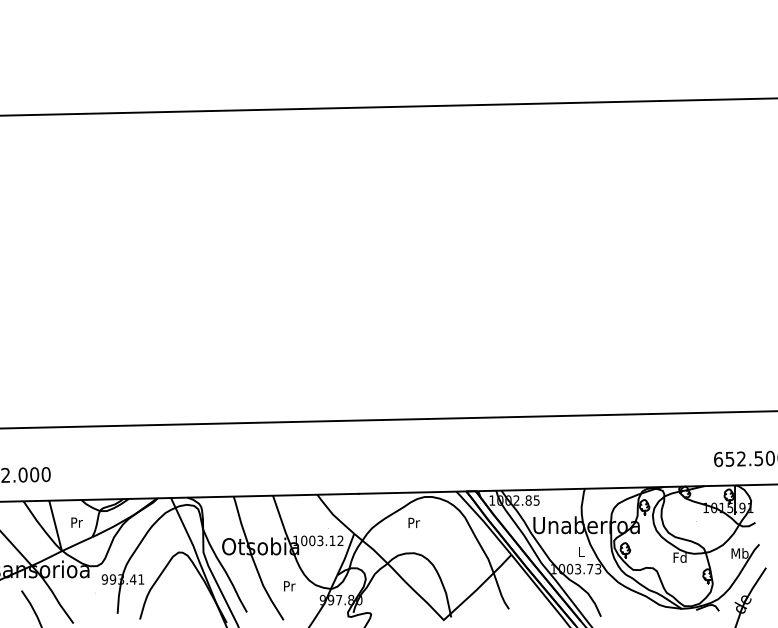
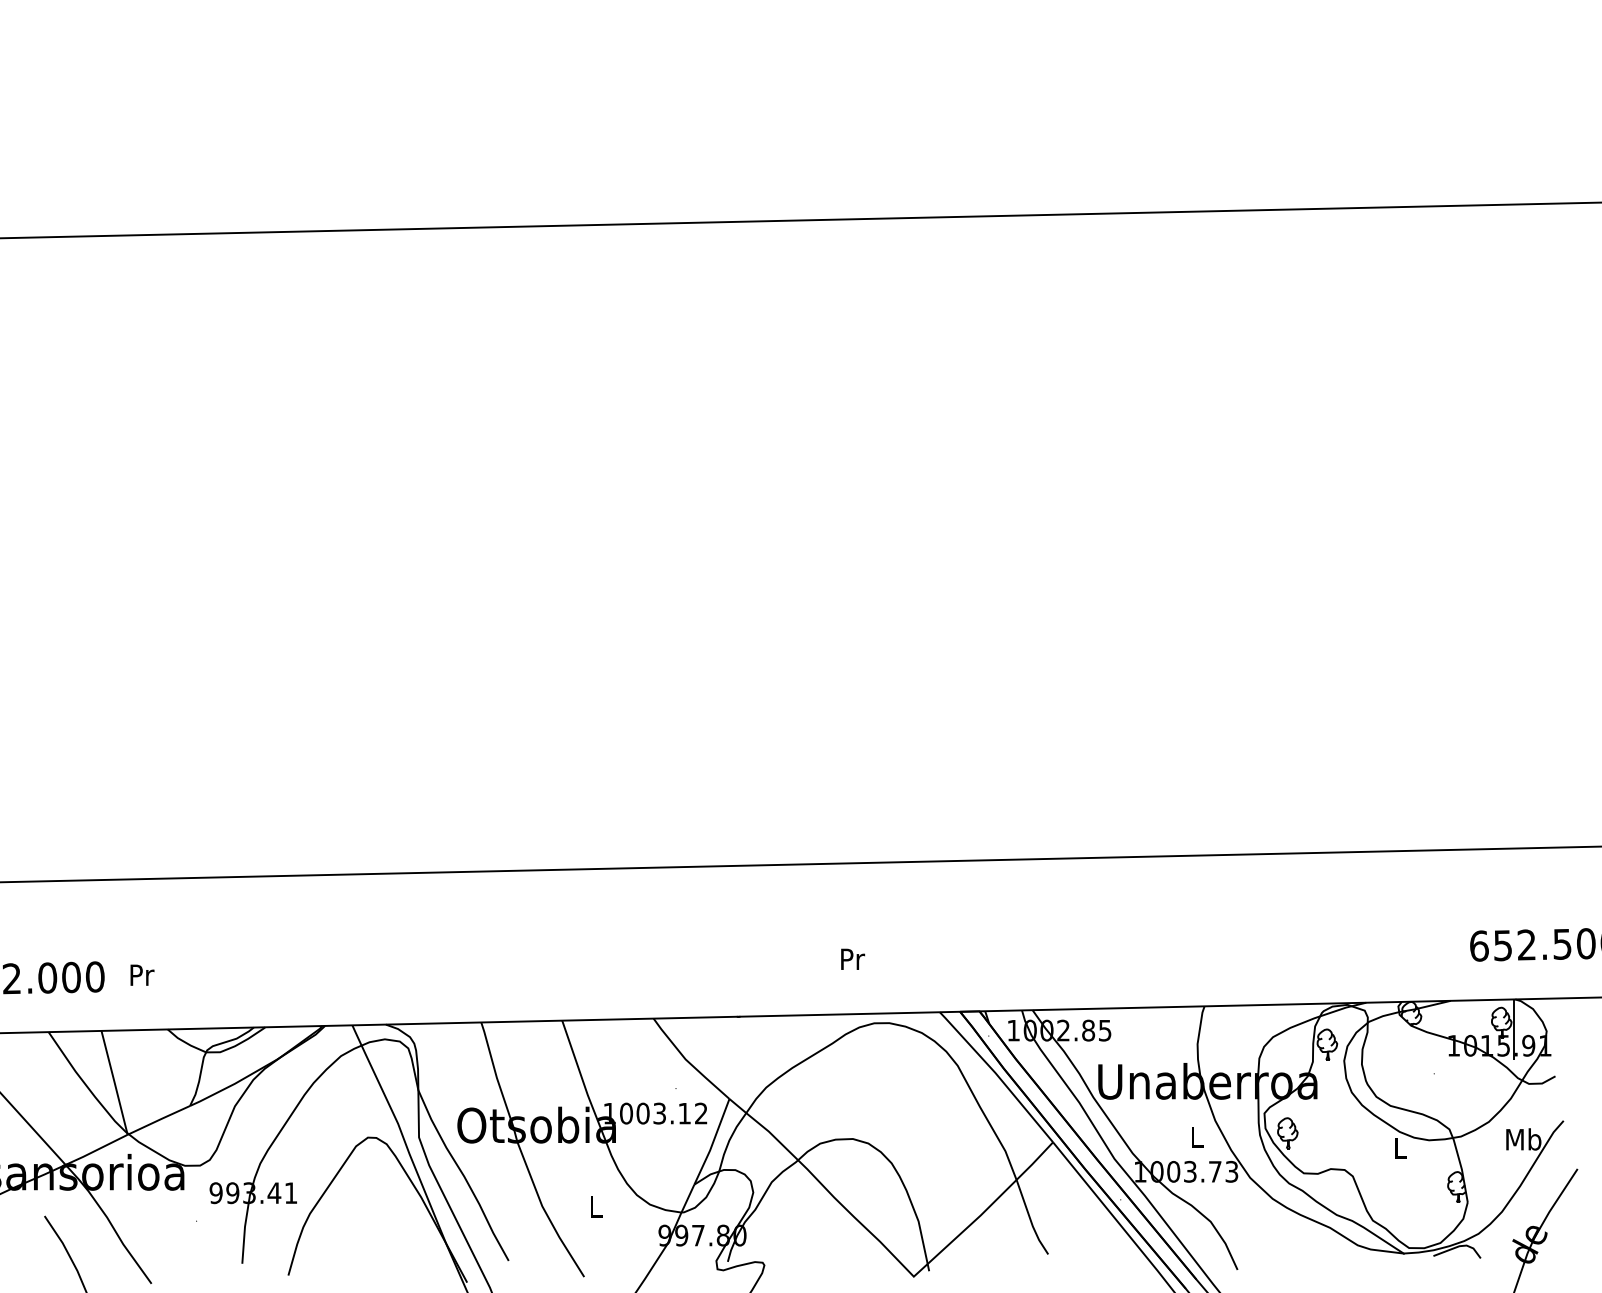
text: (76, 522) -> (141, 974), moved
text: (413, 522) -> (851, 958), moved
text: (679, 557) -> (1399, 1147), Fd -> L
text: (289, 586) -> (596, 1207), Pr -> L

